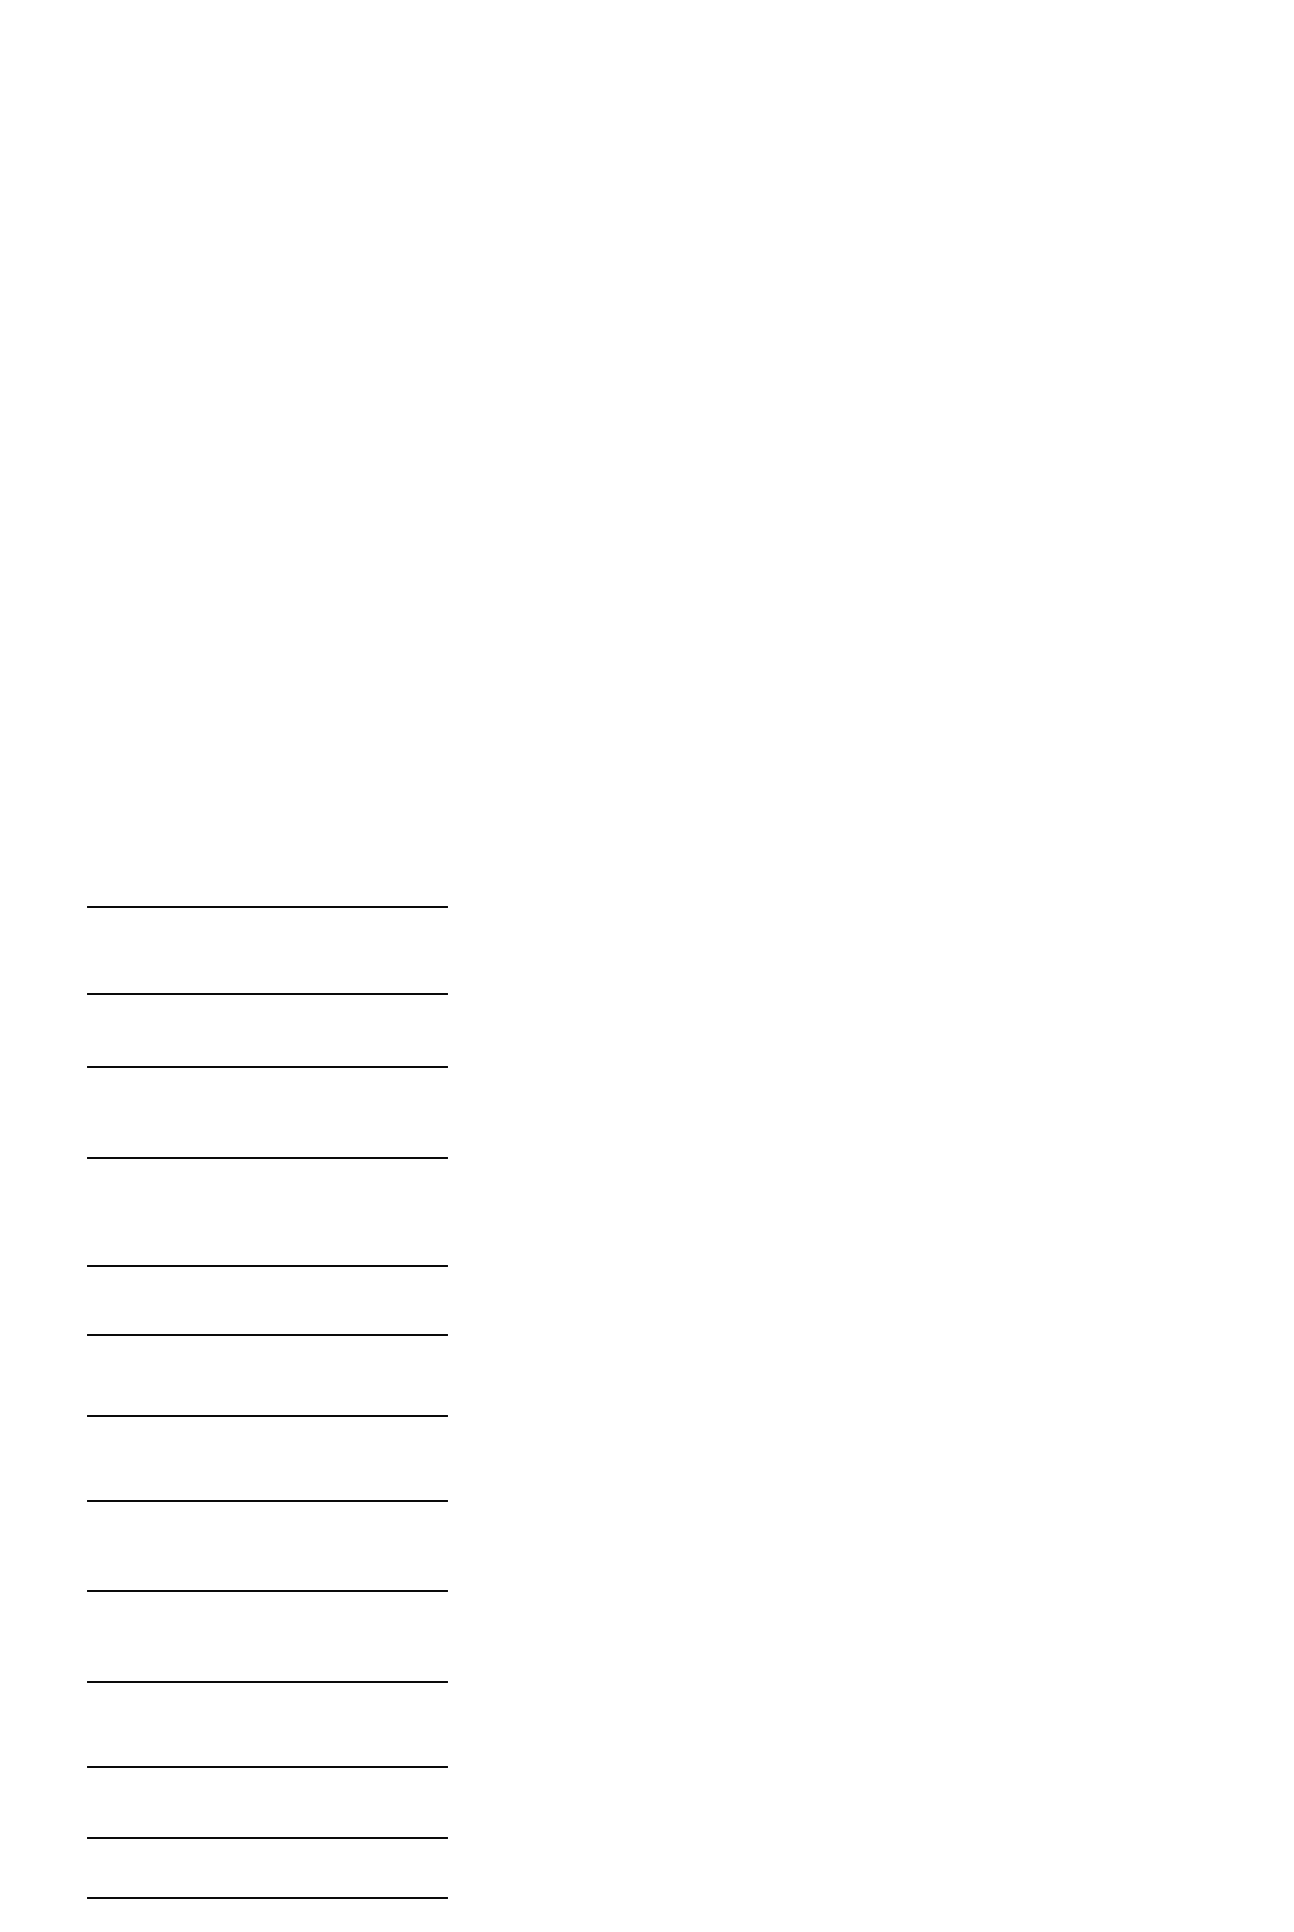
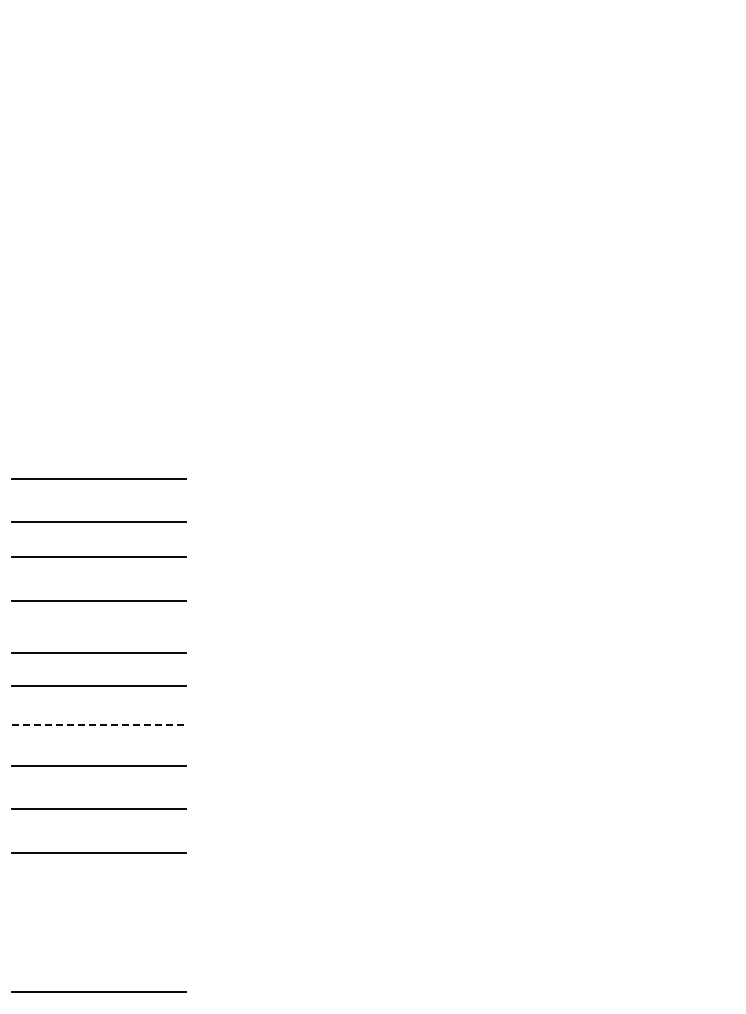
line: (268, 1416) -> (99, 725), solid -> dashed
line: (266, 1767) -> (98, 894), removed
line: (266, 1837) -> (98, 928), removed
line: (266, 1897) -> (98, 957), removed

